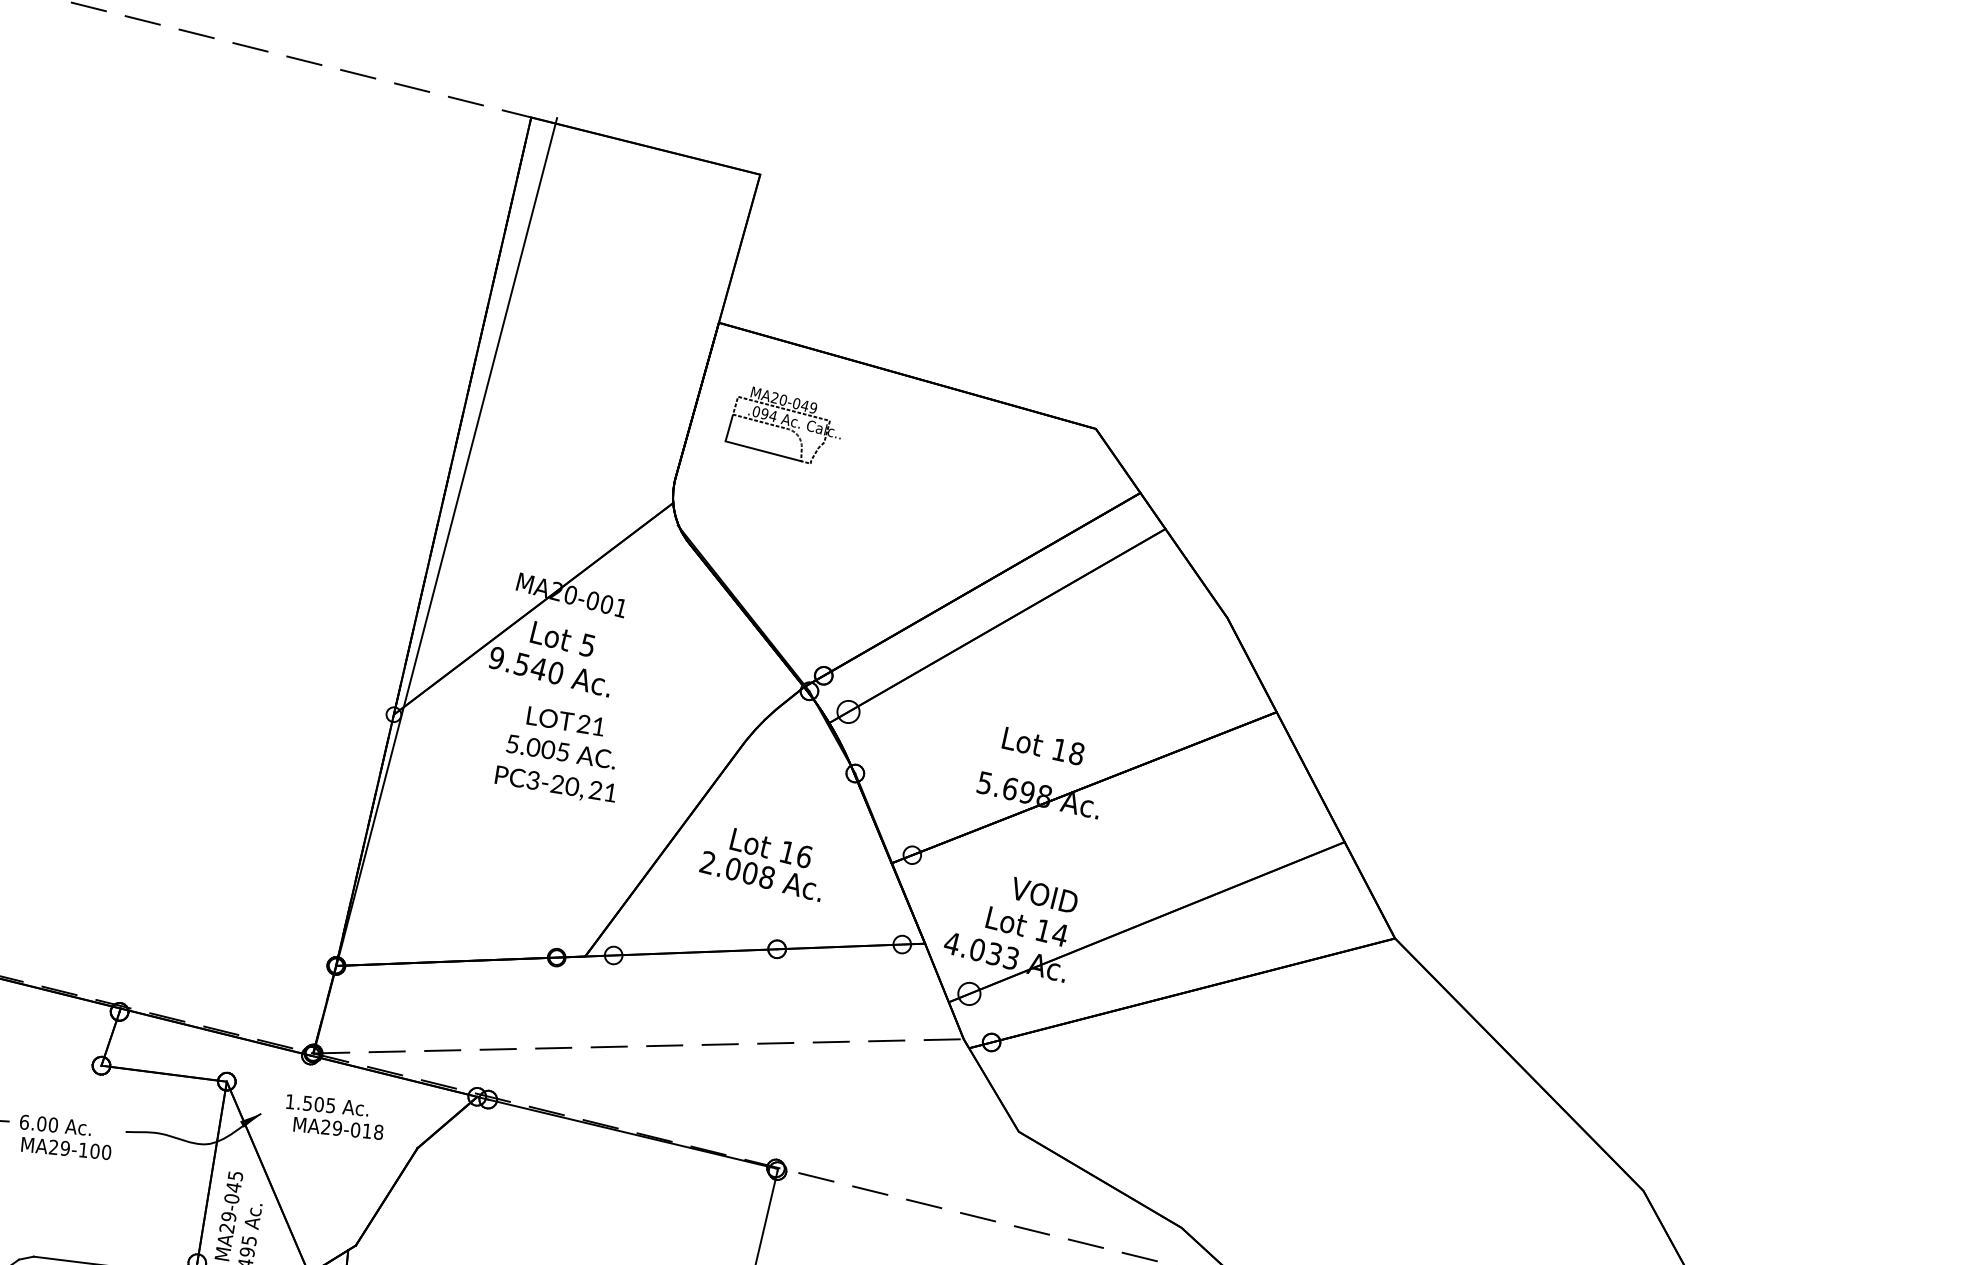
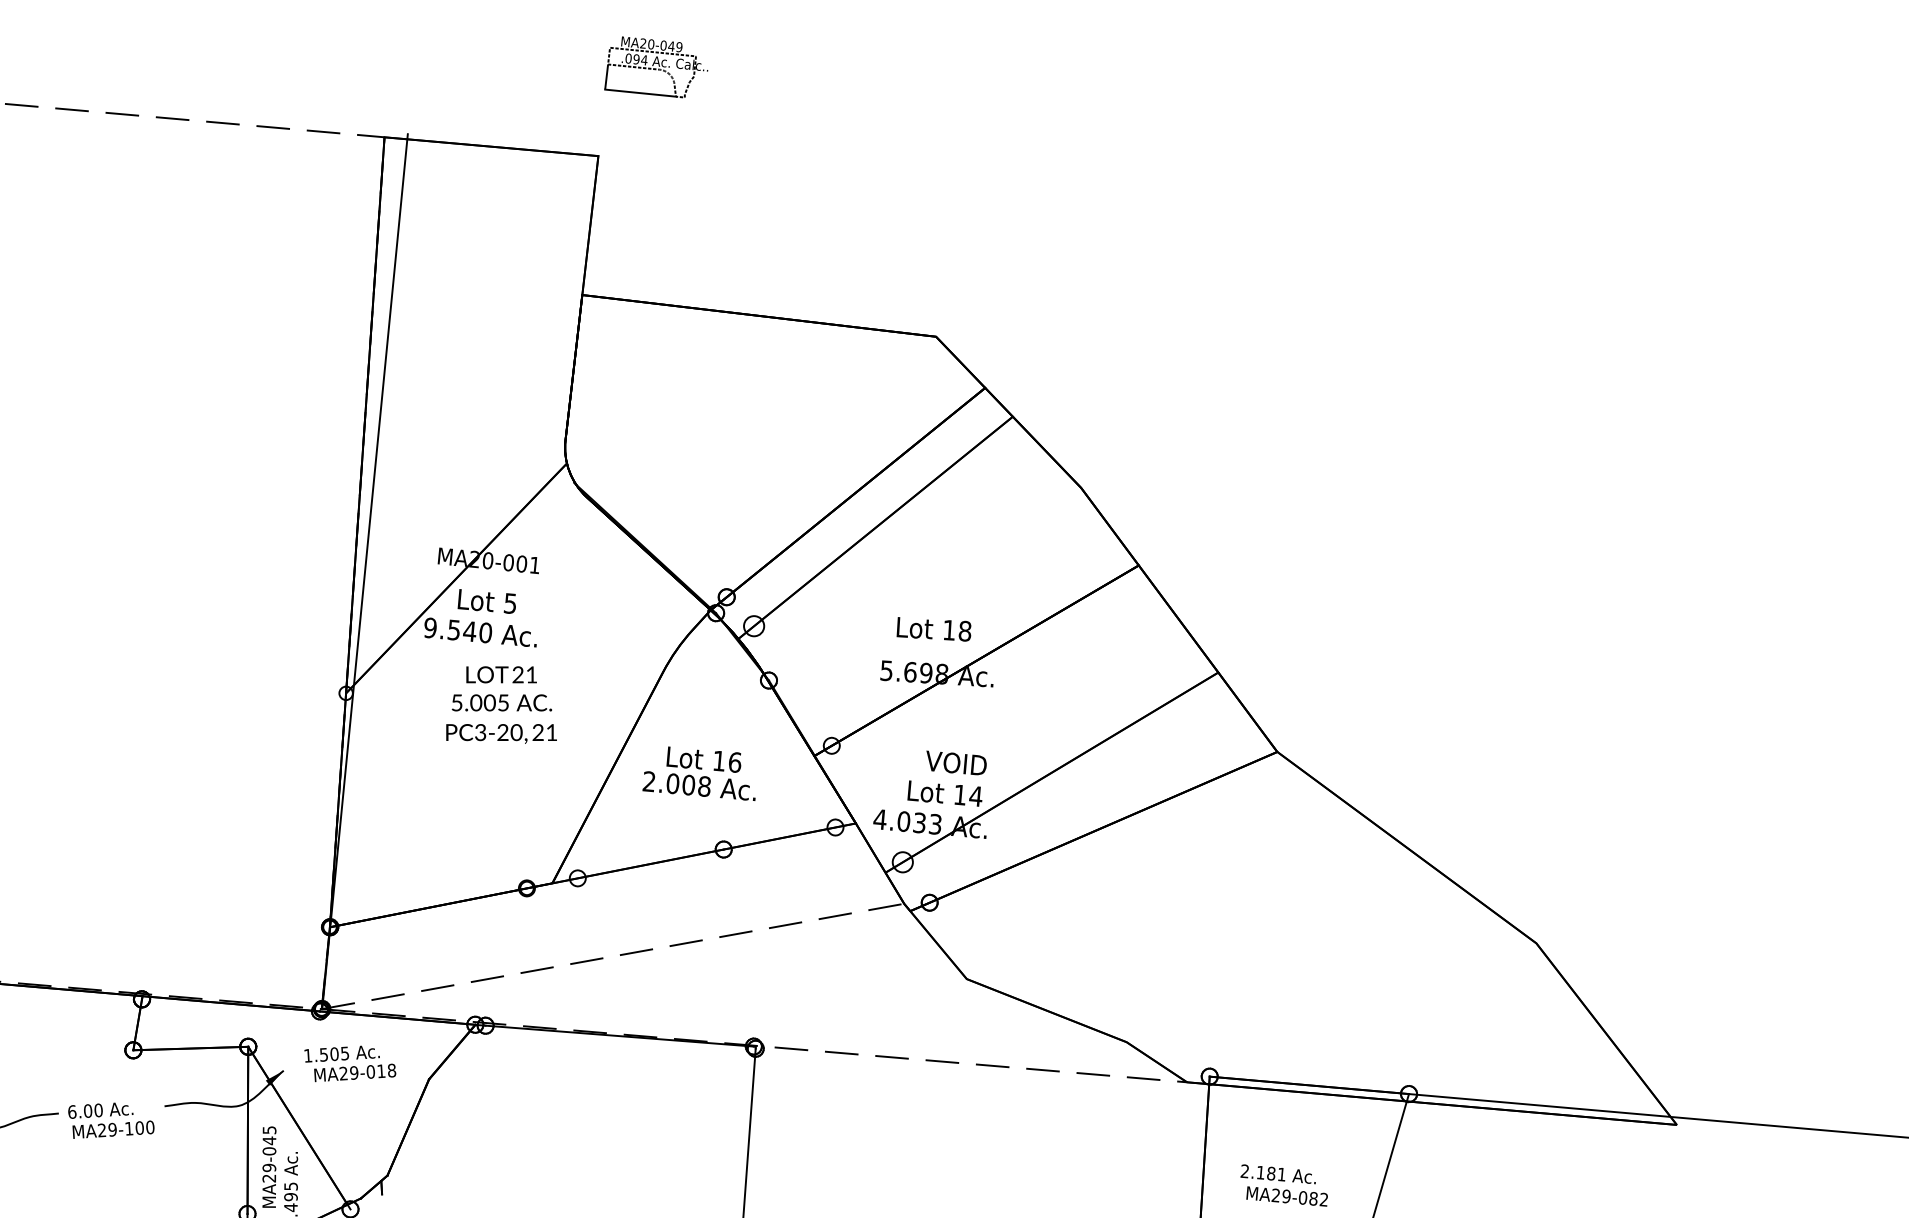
part: (785, 426) -> (656, 67), moved

